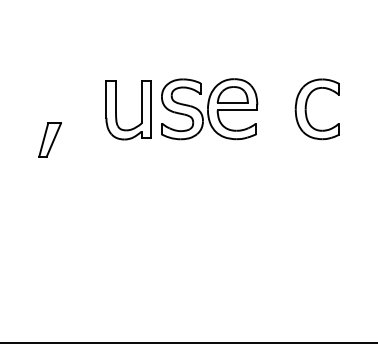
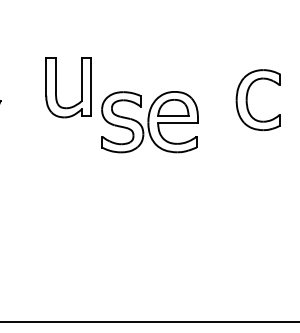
part: (209, 109) -> (149, 122), moved
part: (306, 109) -> (247, 100), moved

